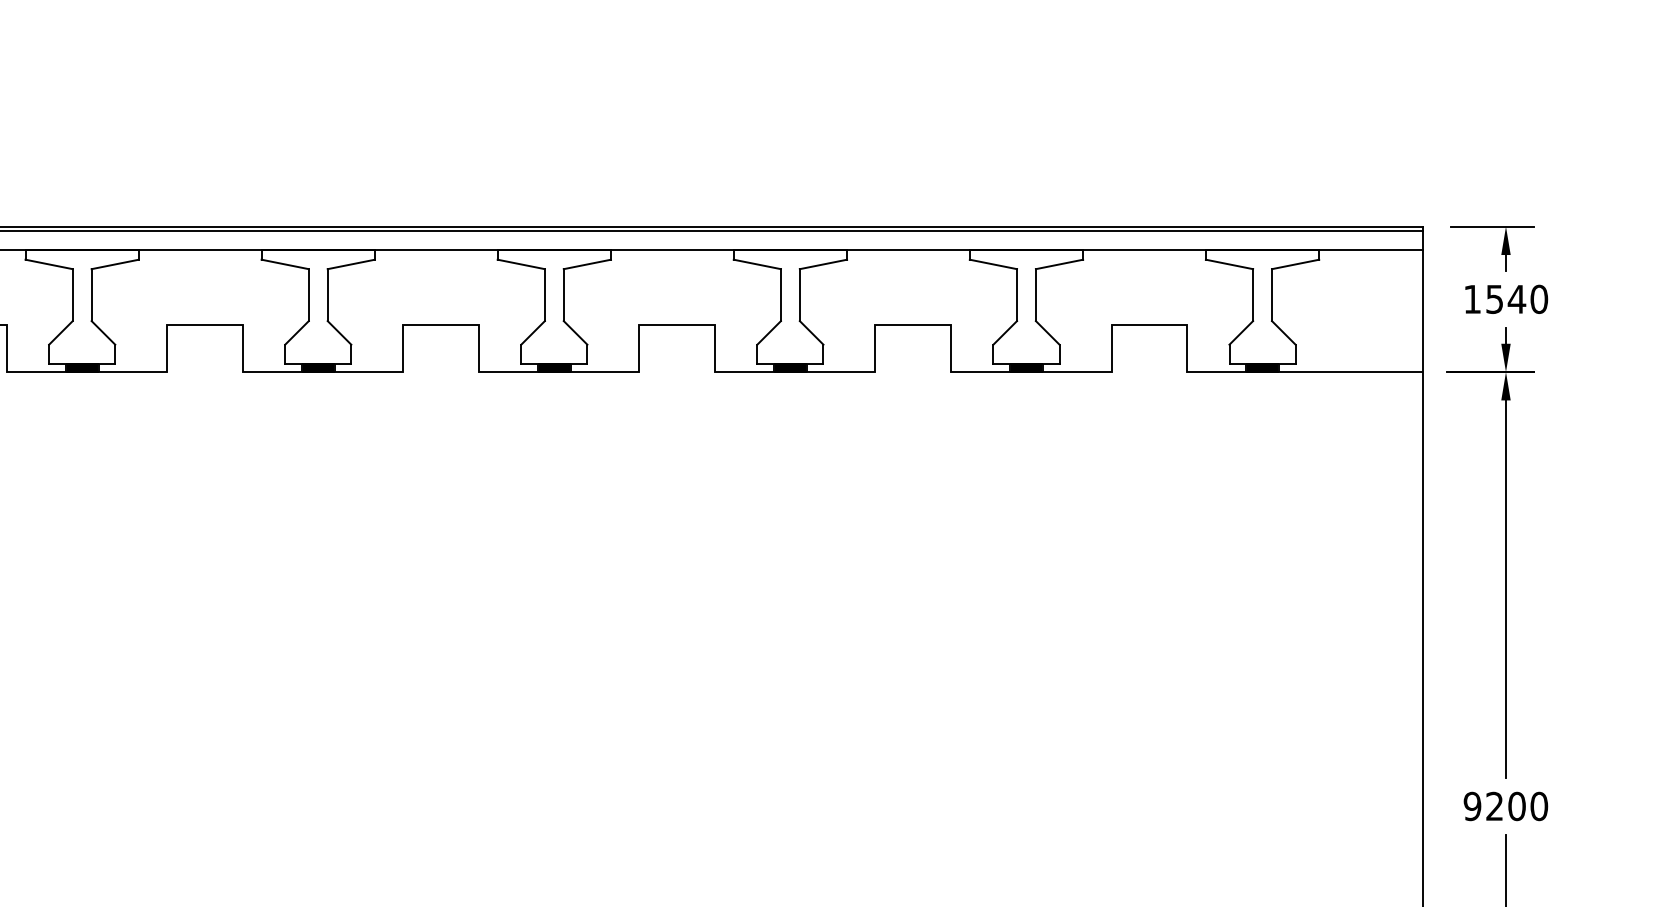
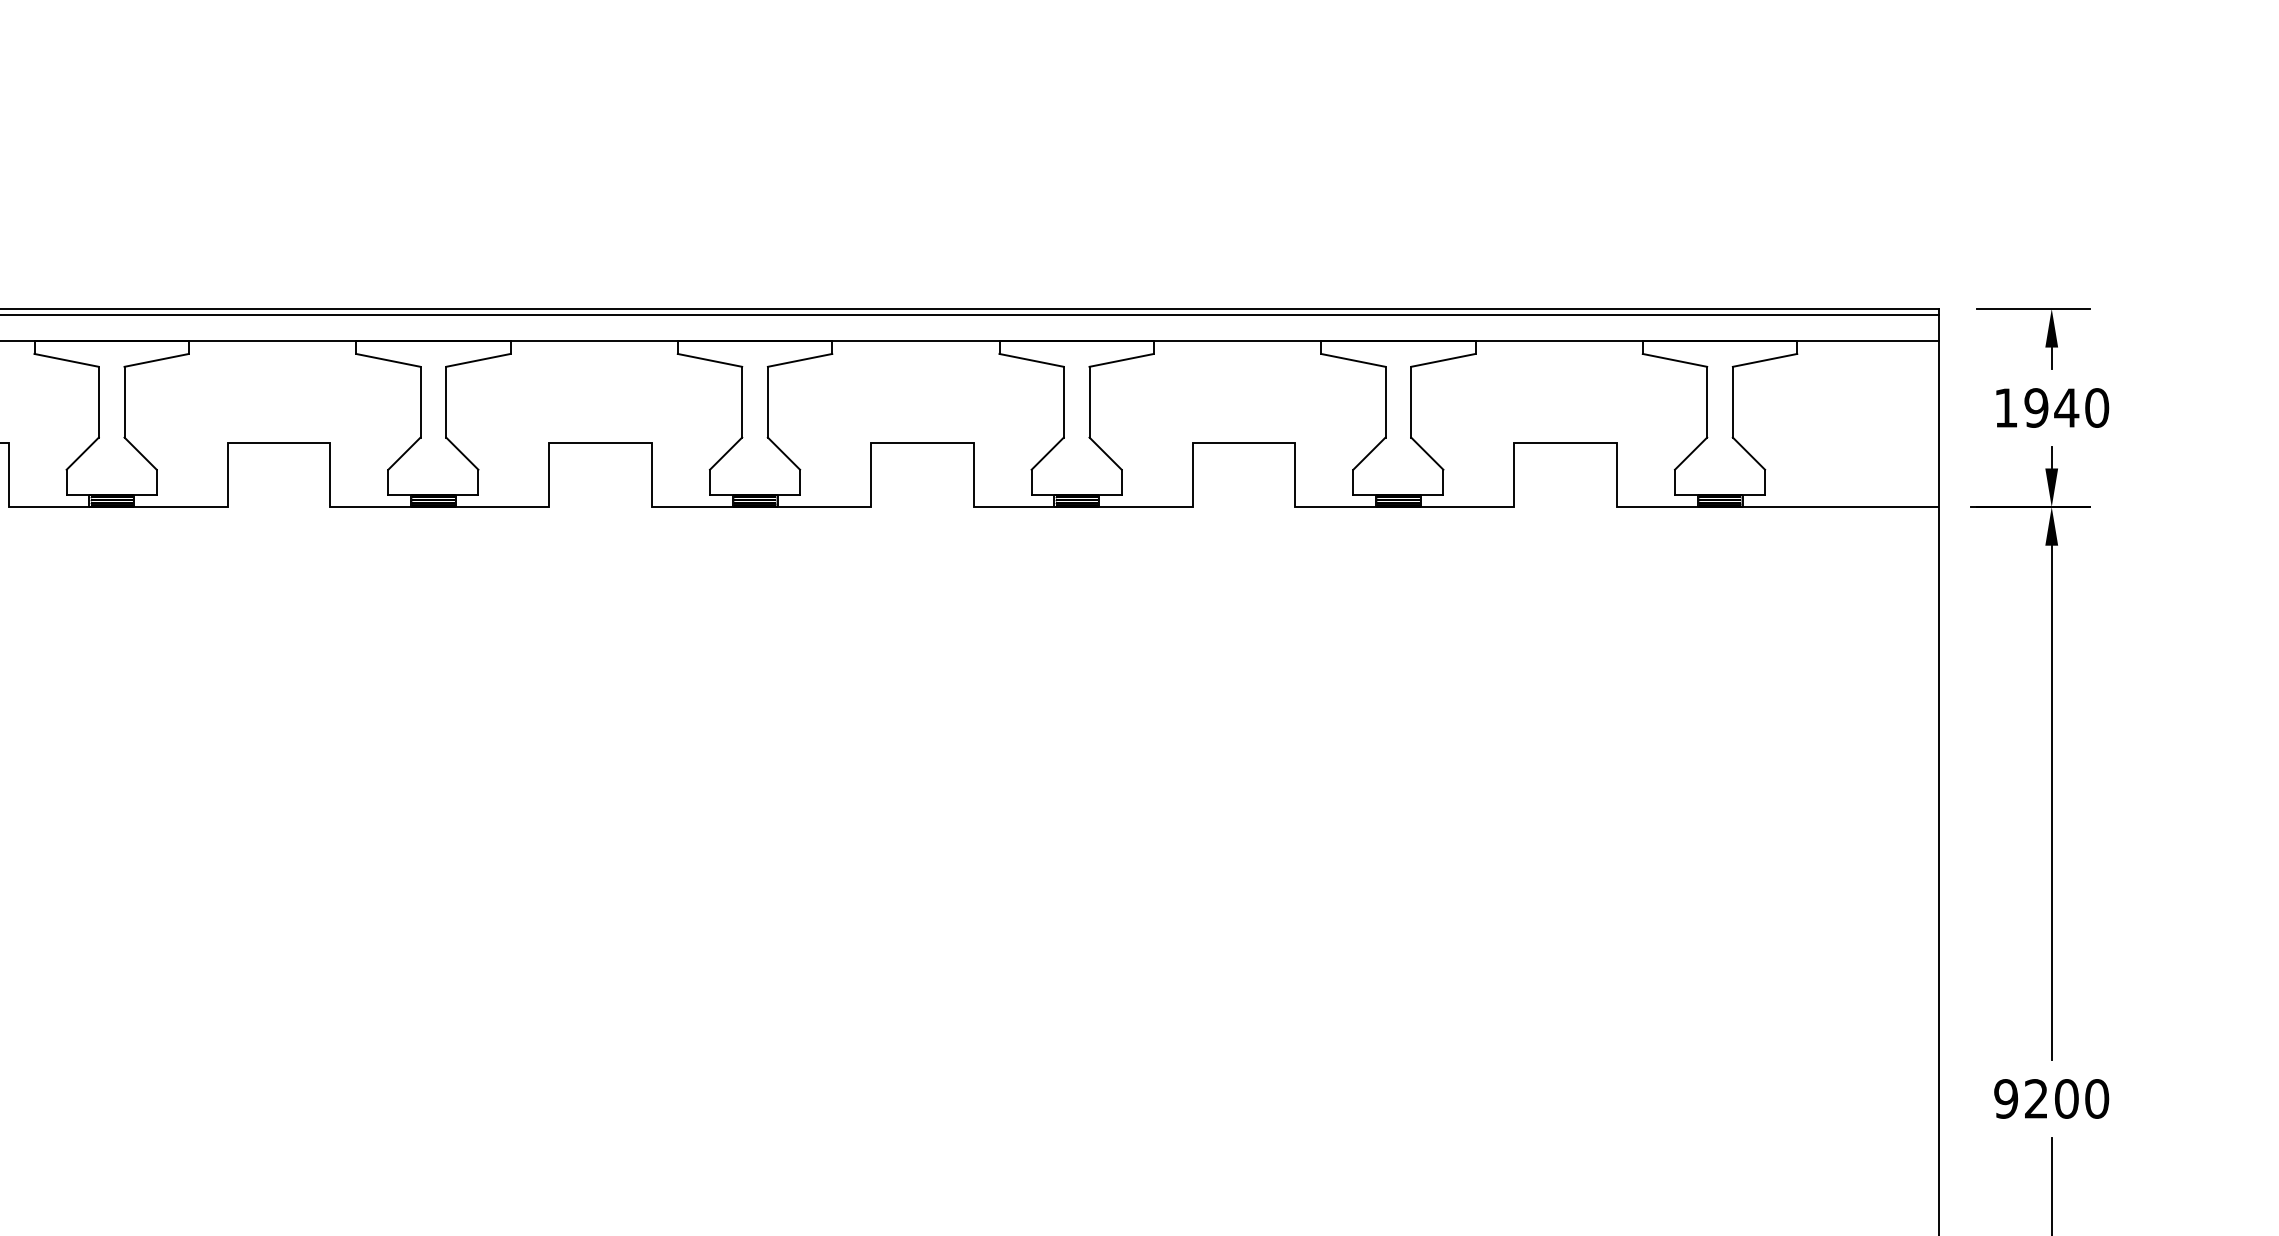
text: (1494, 299) -> (2036, 407), 1540 -> 1940

